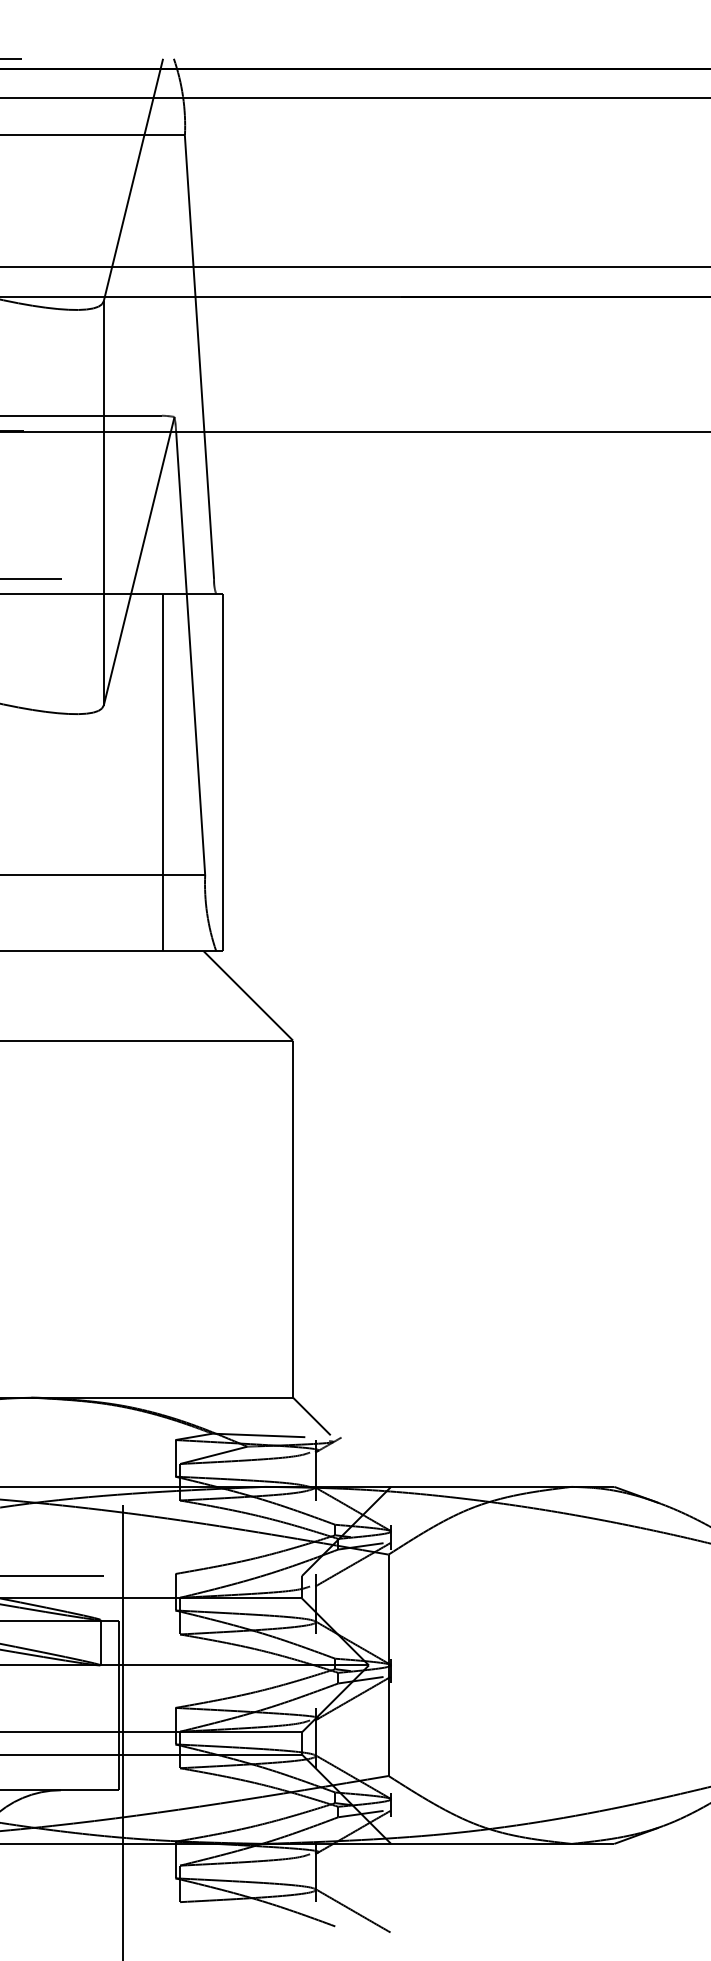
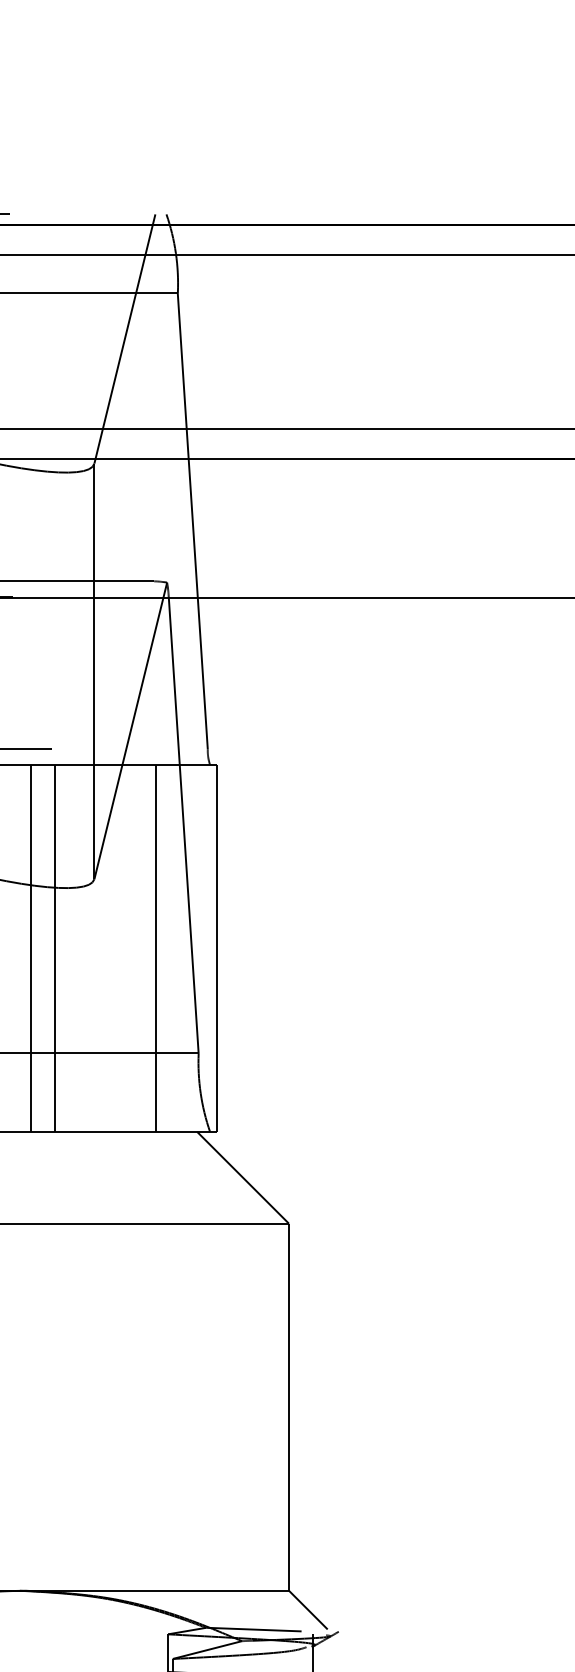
line: (42, 772) -> (31, 948), added
line: (65, 772) -> (55, 948), added

